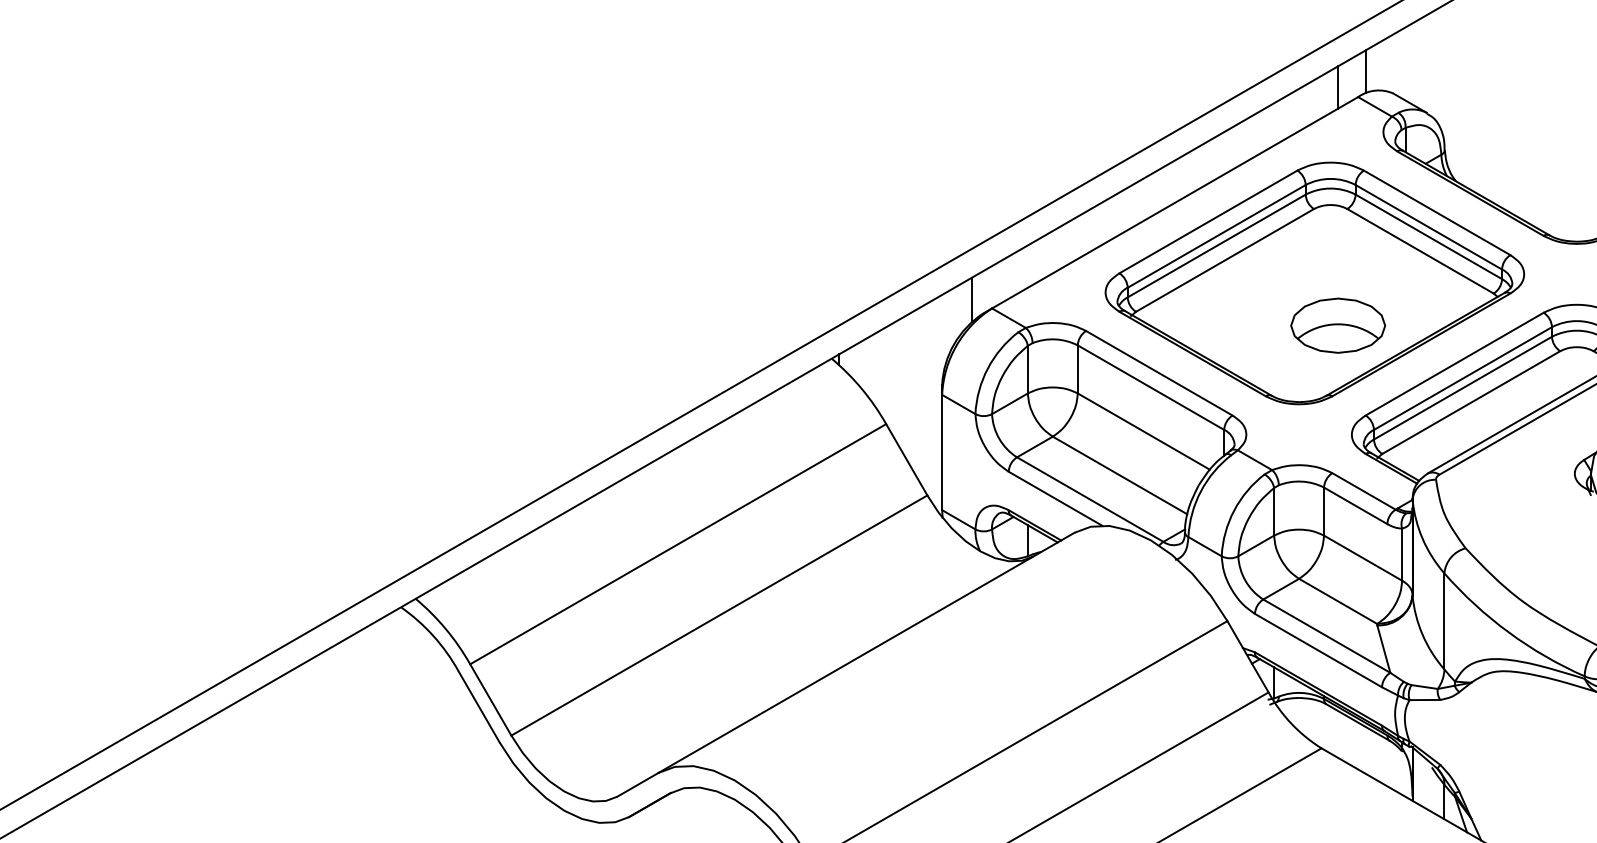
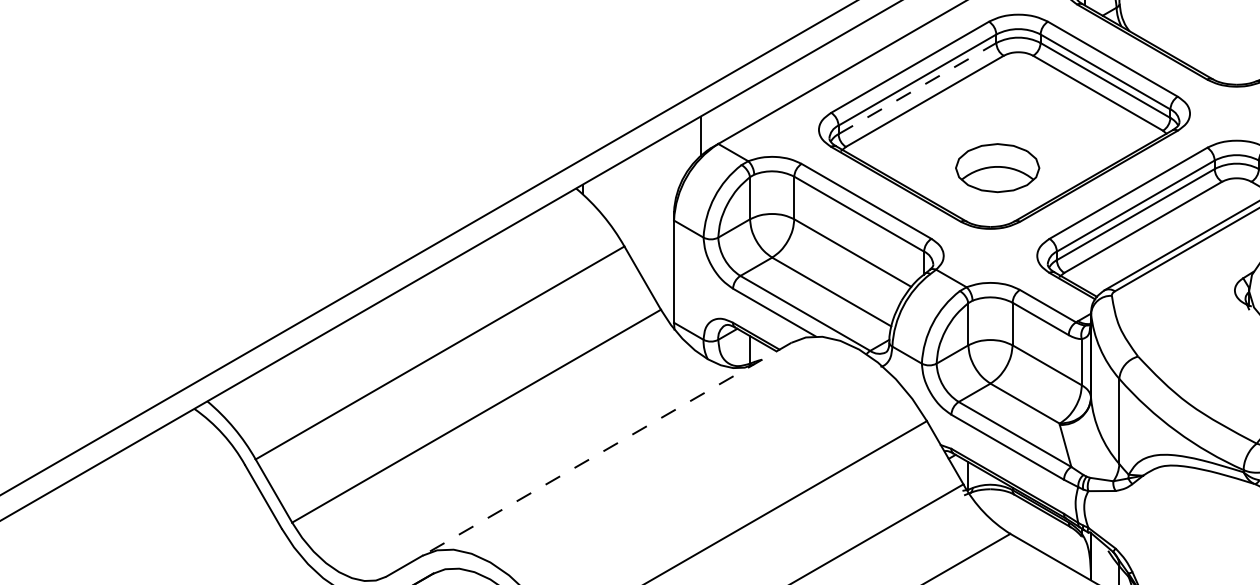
line: (1216, 246) -> (917, 89), solid -> dashed
part: (1338, 325) -> (997, 167), moved
line: (866, 653) -> (606, 449), solid -> dashed

